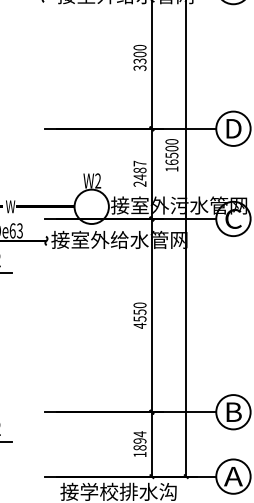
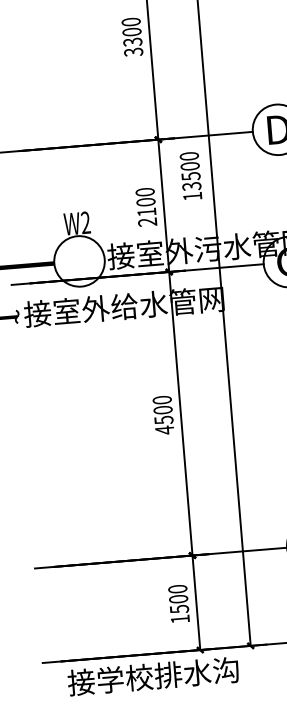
text: (171, 162) -> (191, 186), 16500 -> 13500
text: (139, 170) -> (145, 202), 2487 -> 2100
text: (139, 311) -> (162, 409), 4550 -> 4500
text: (139, 440) -> (177, 598), 1894 -> 1500

